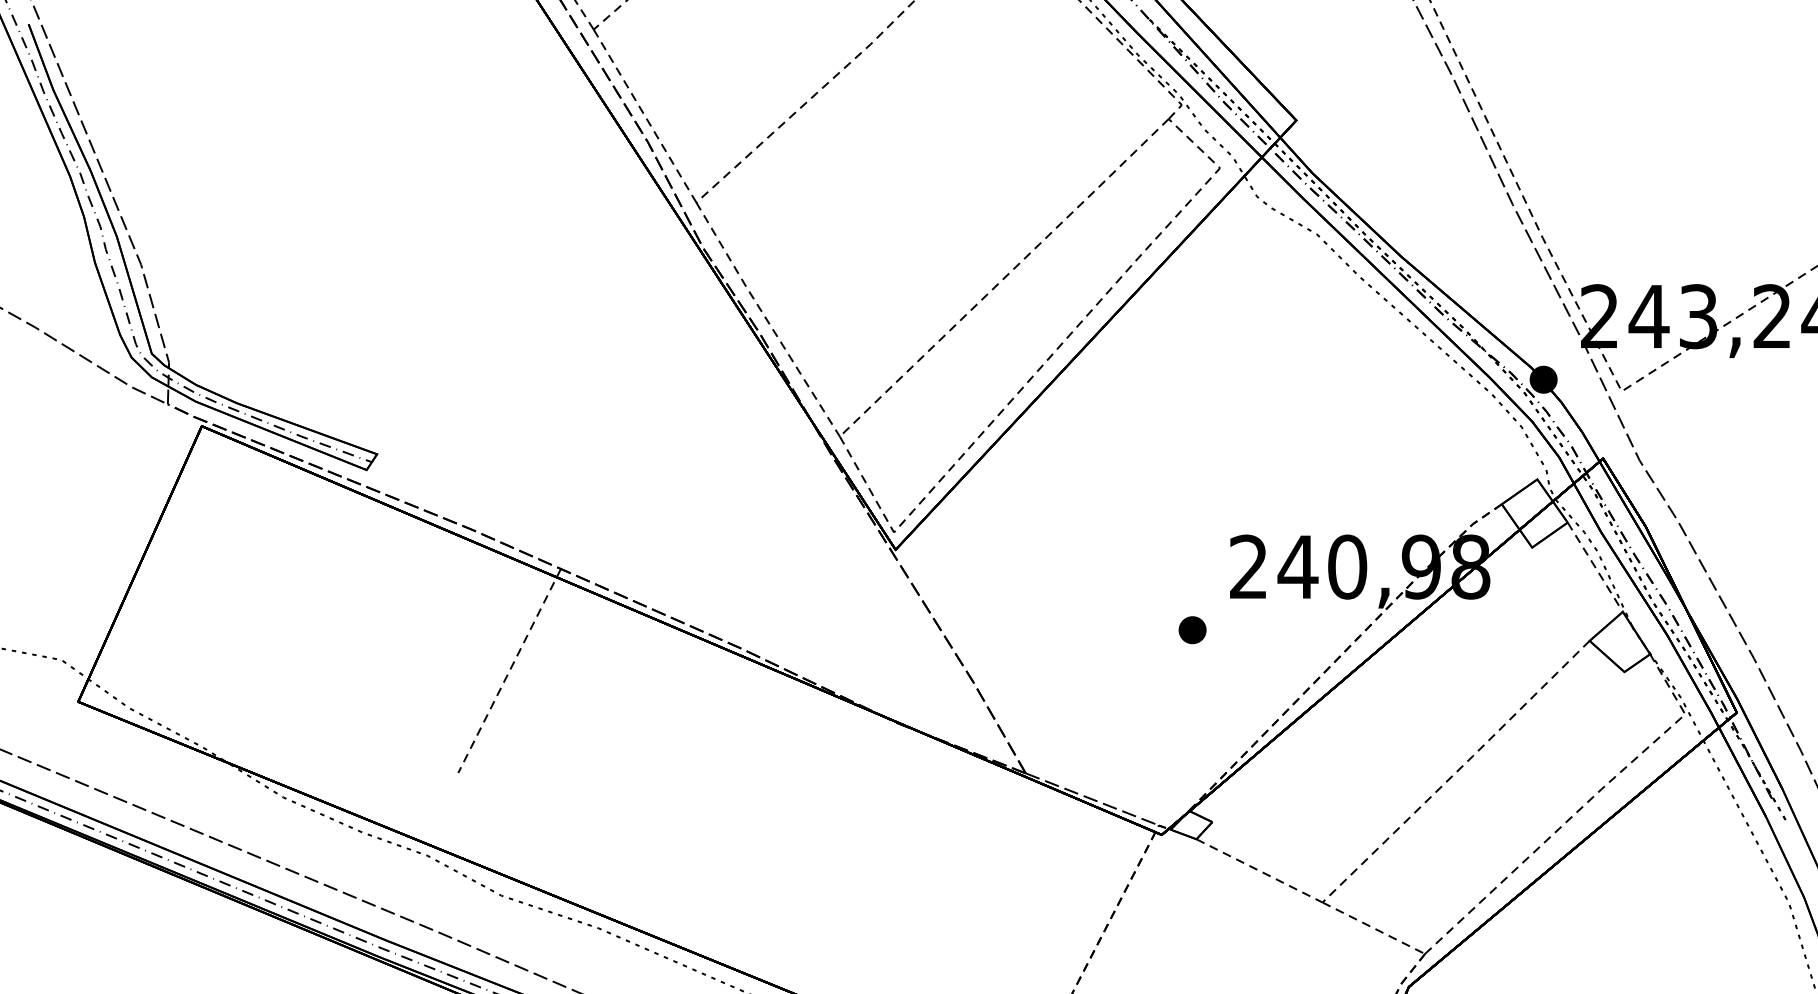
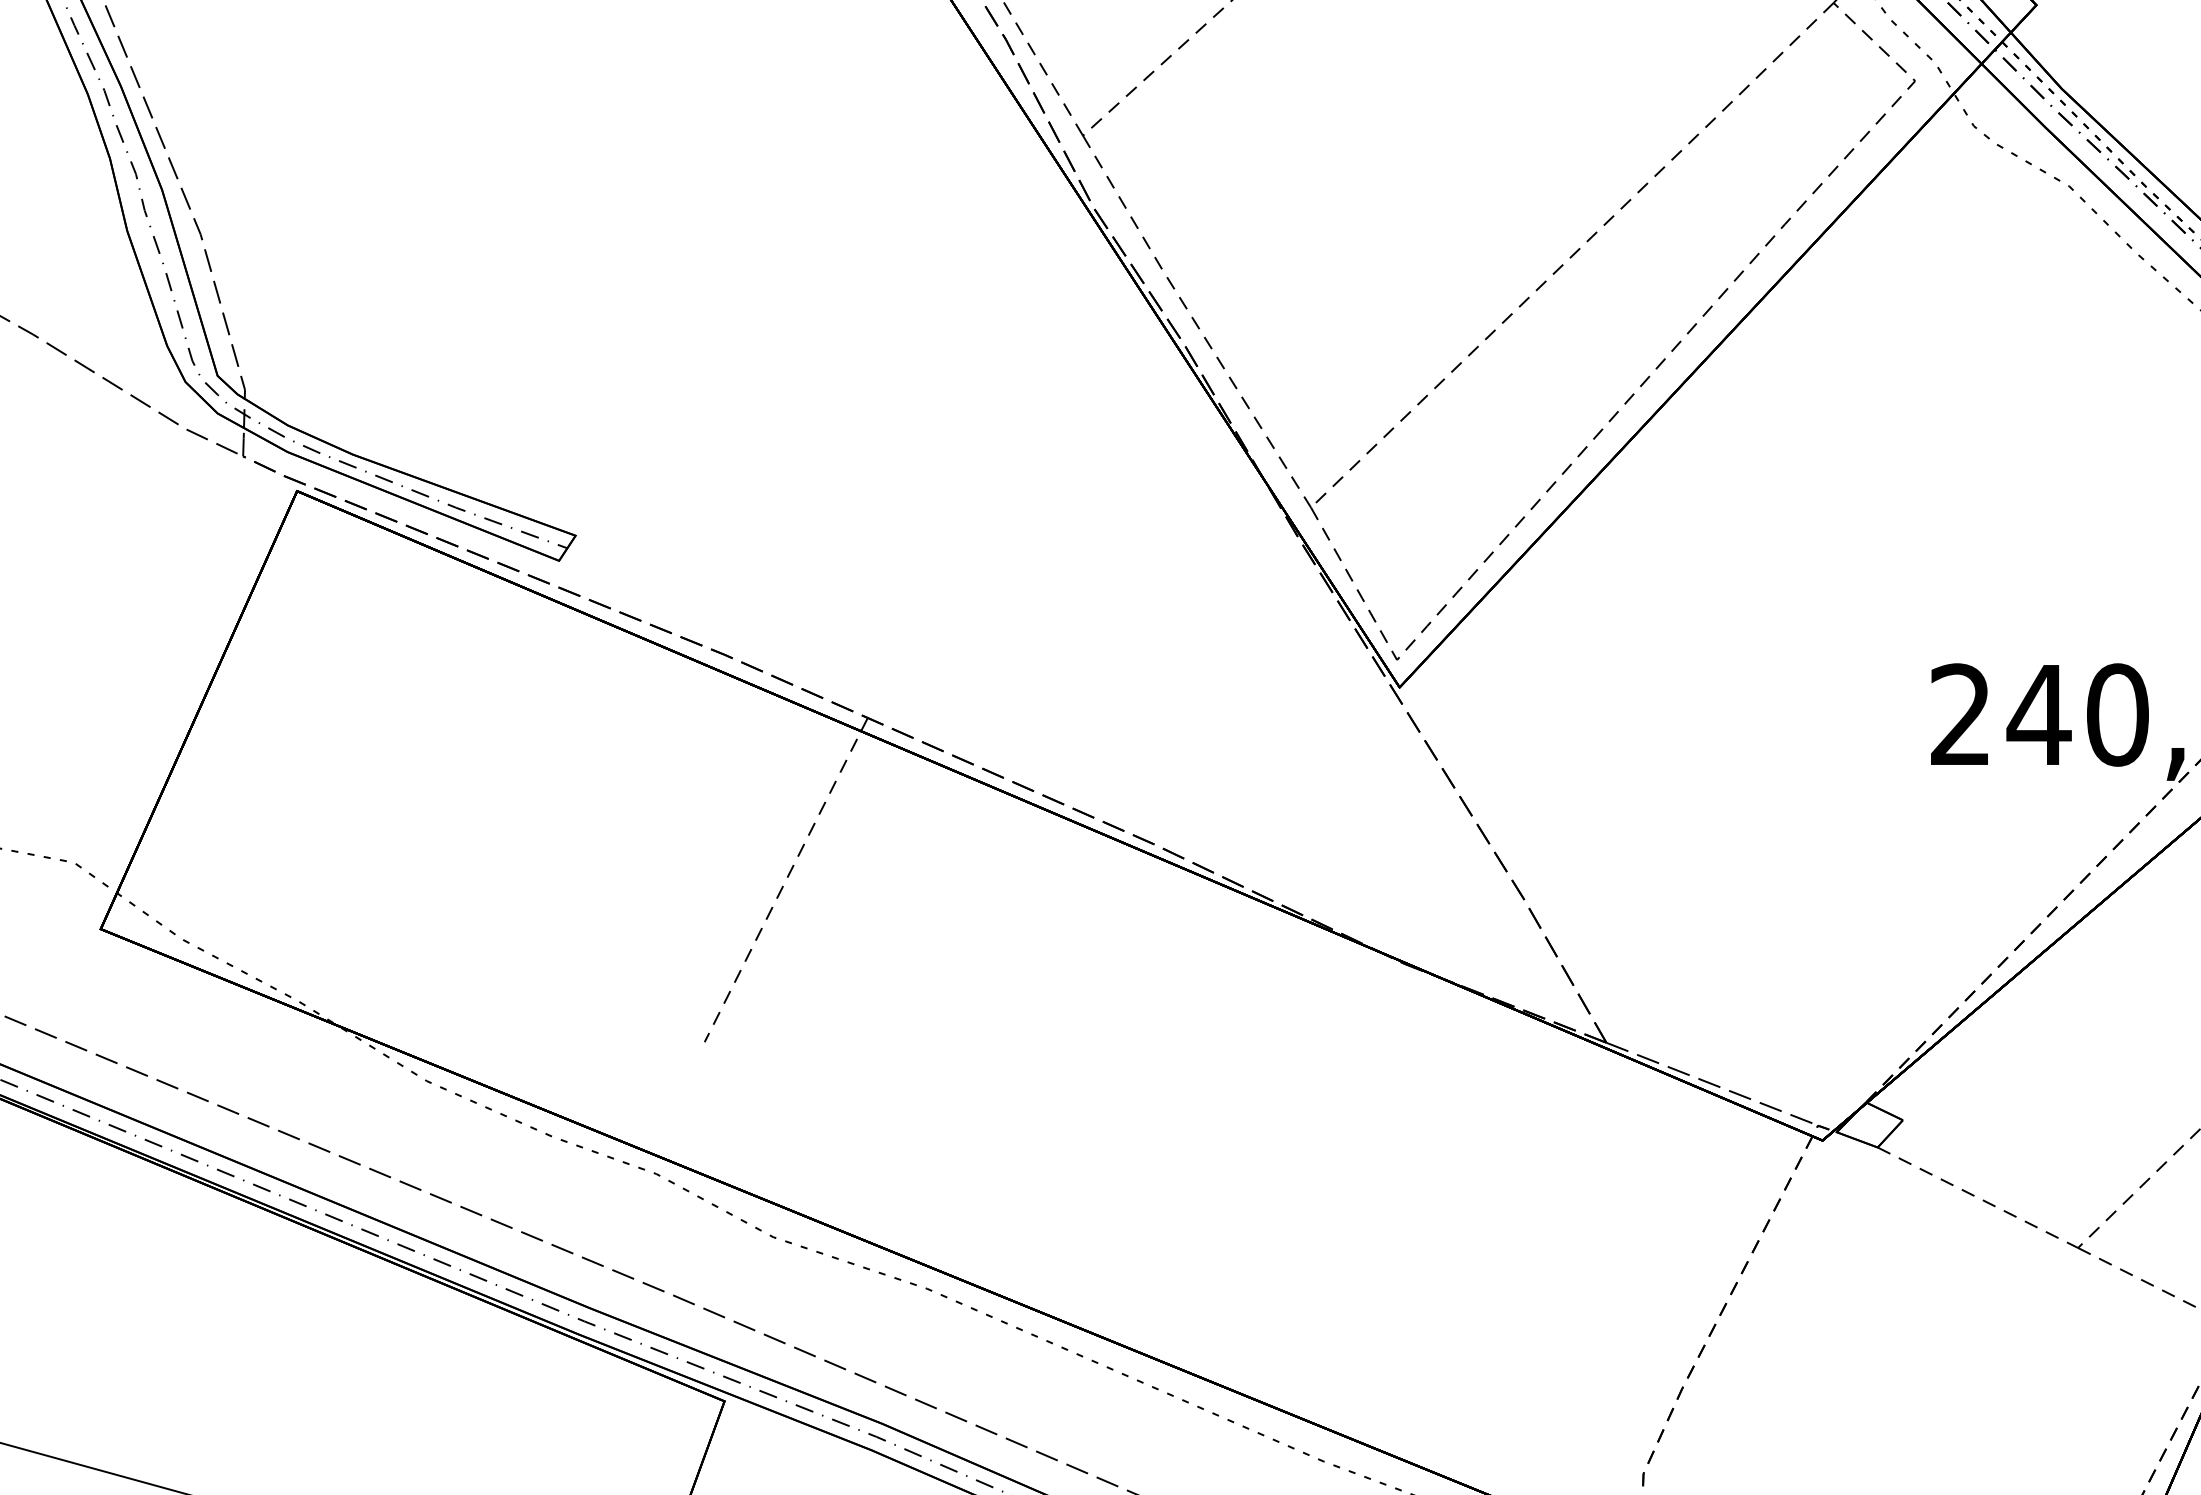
part: (1192, 630) -> (1871, 815), removed

